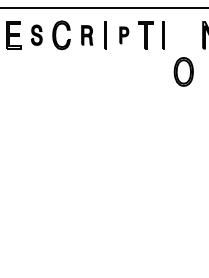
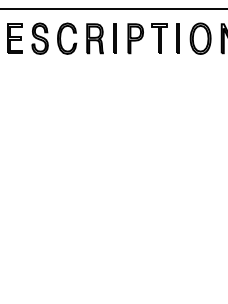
part: (36, 35) -> (39, 38), size x1.43
part: (86, 35) -> (94, 38), size x1.43
part: (124, 35) -> (135, 38), size x1.67
part: (183, 71) -> (200, 38), moved

